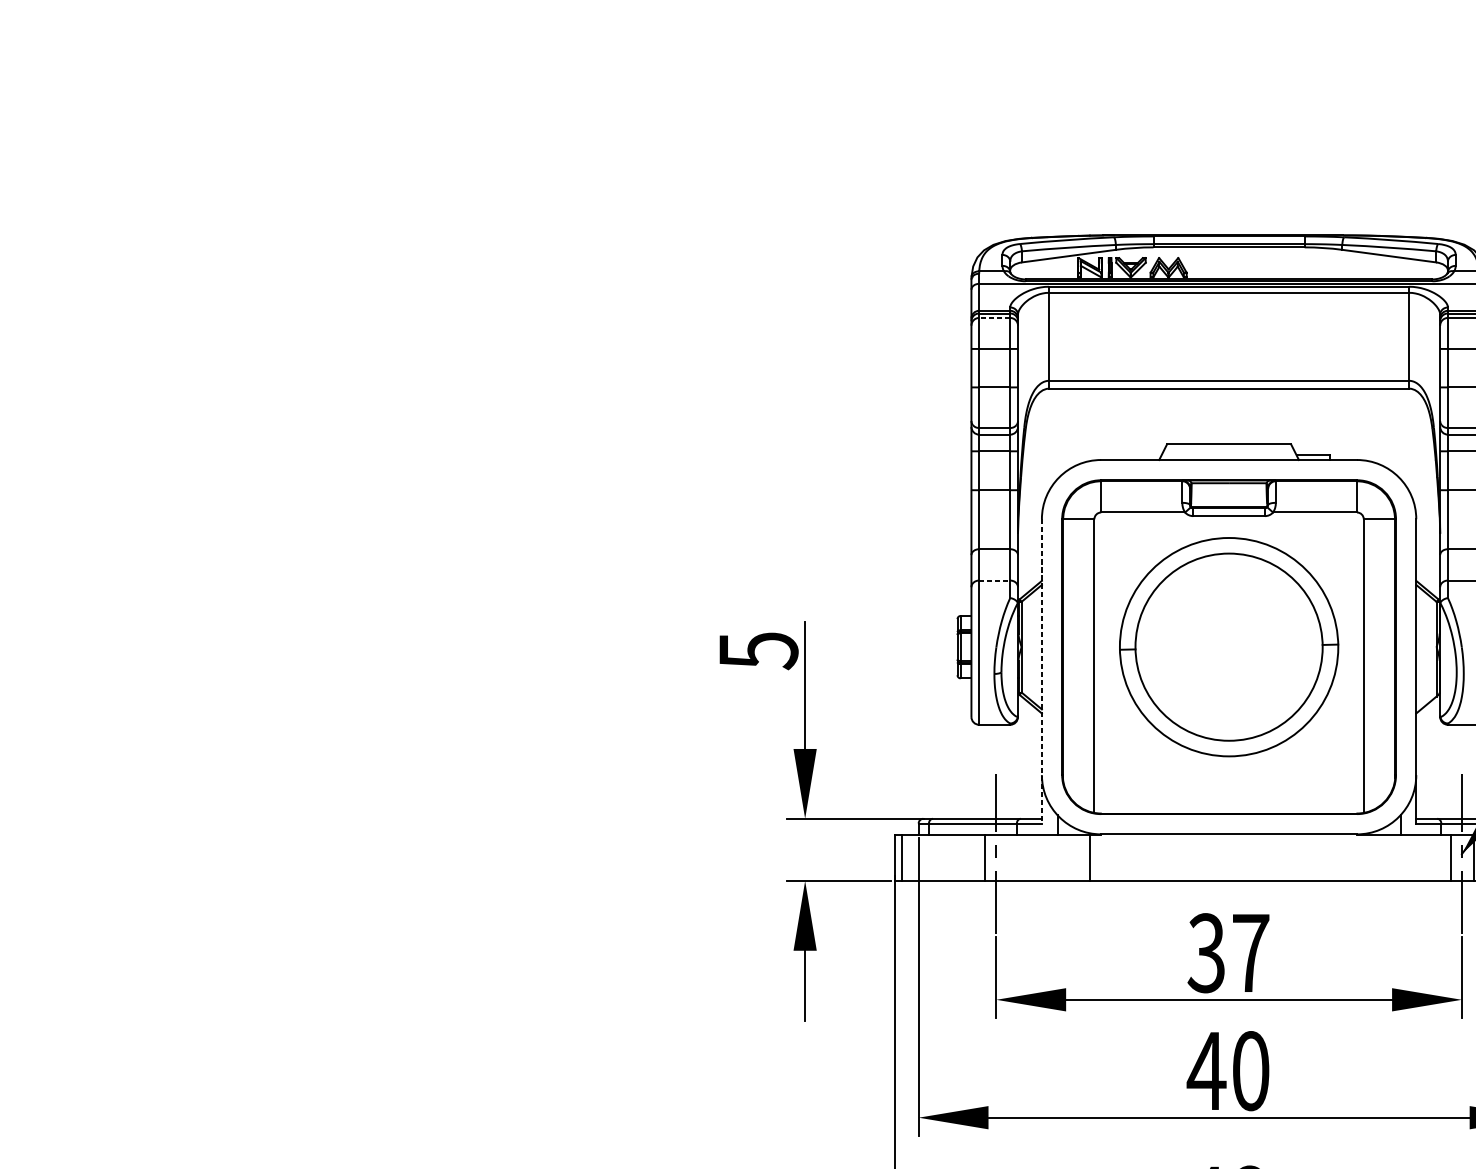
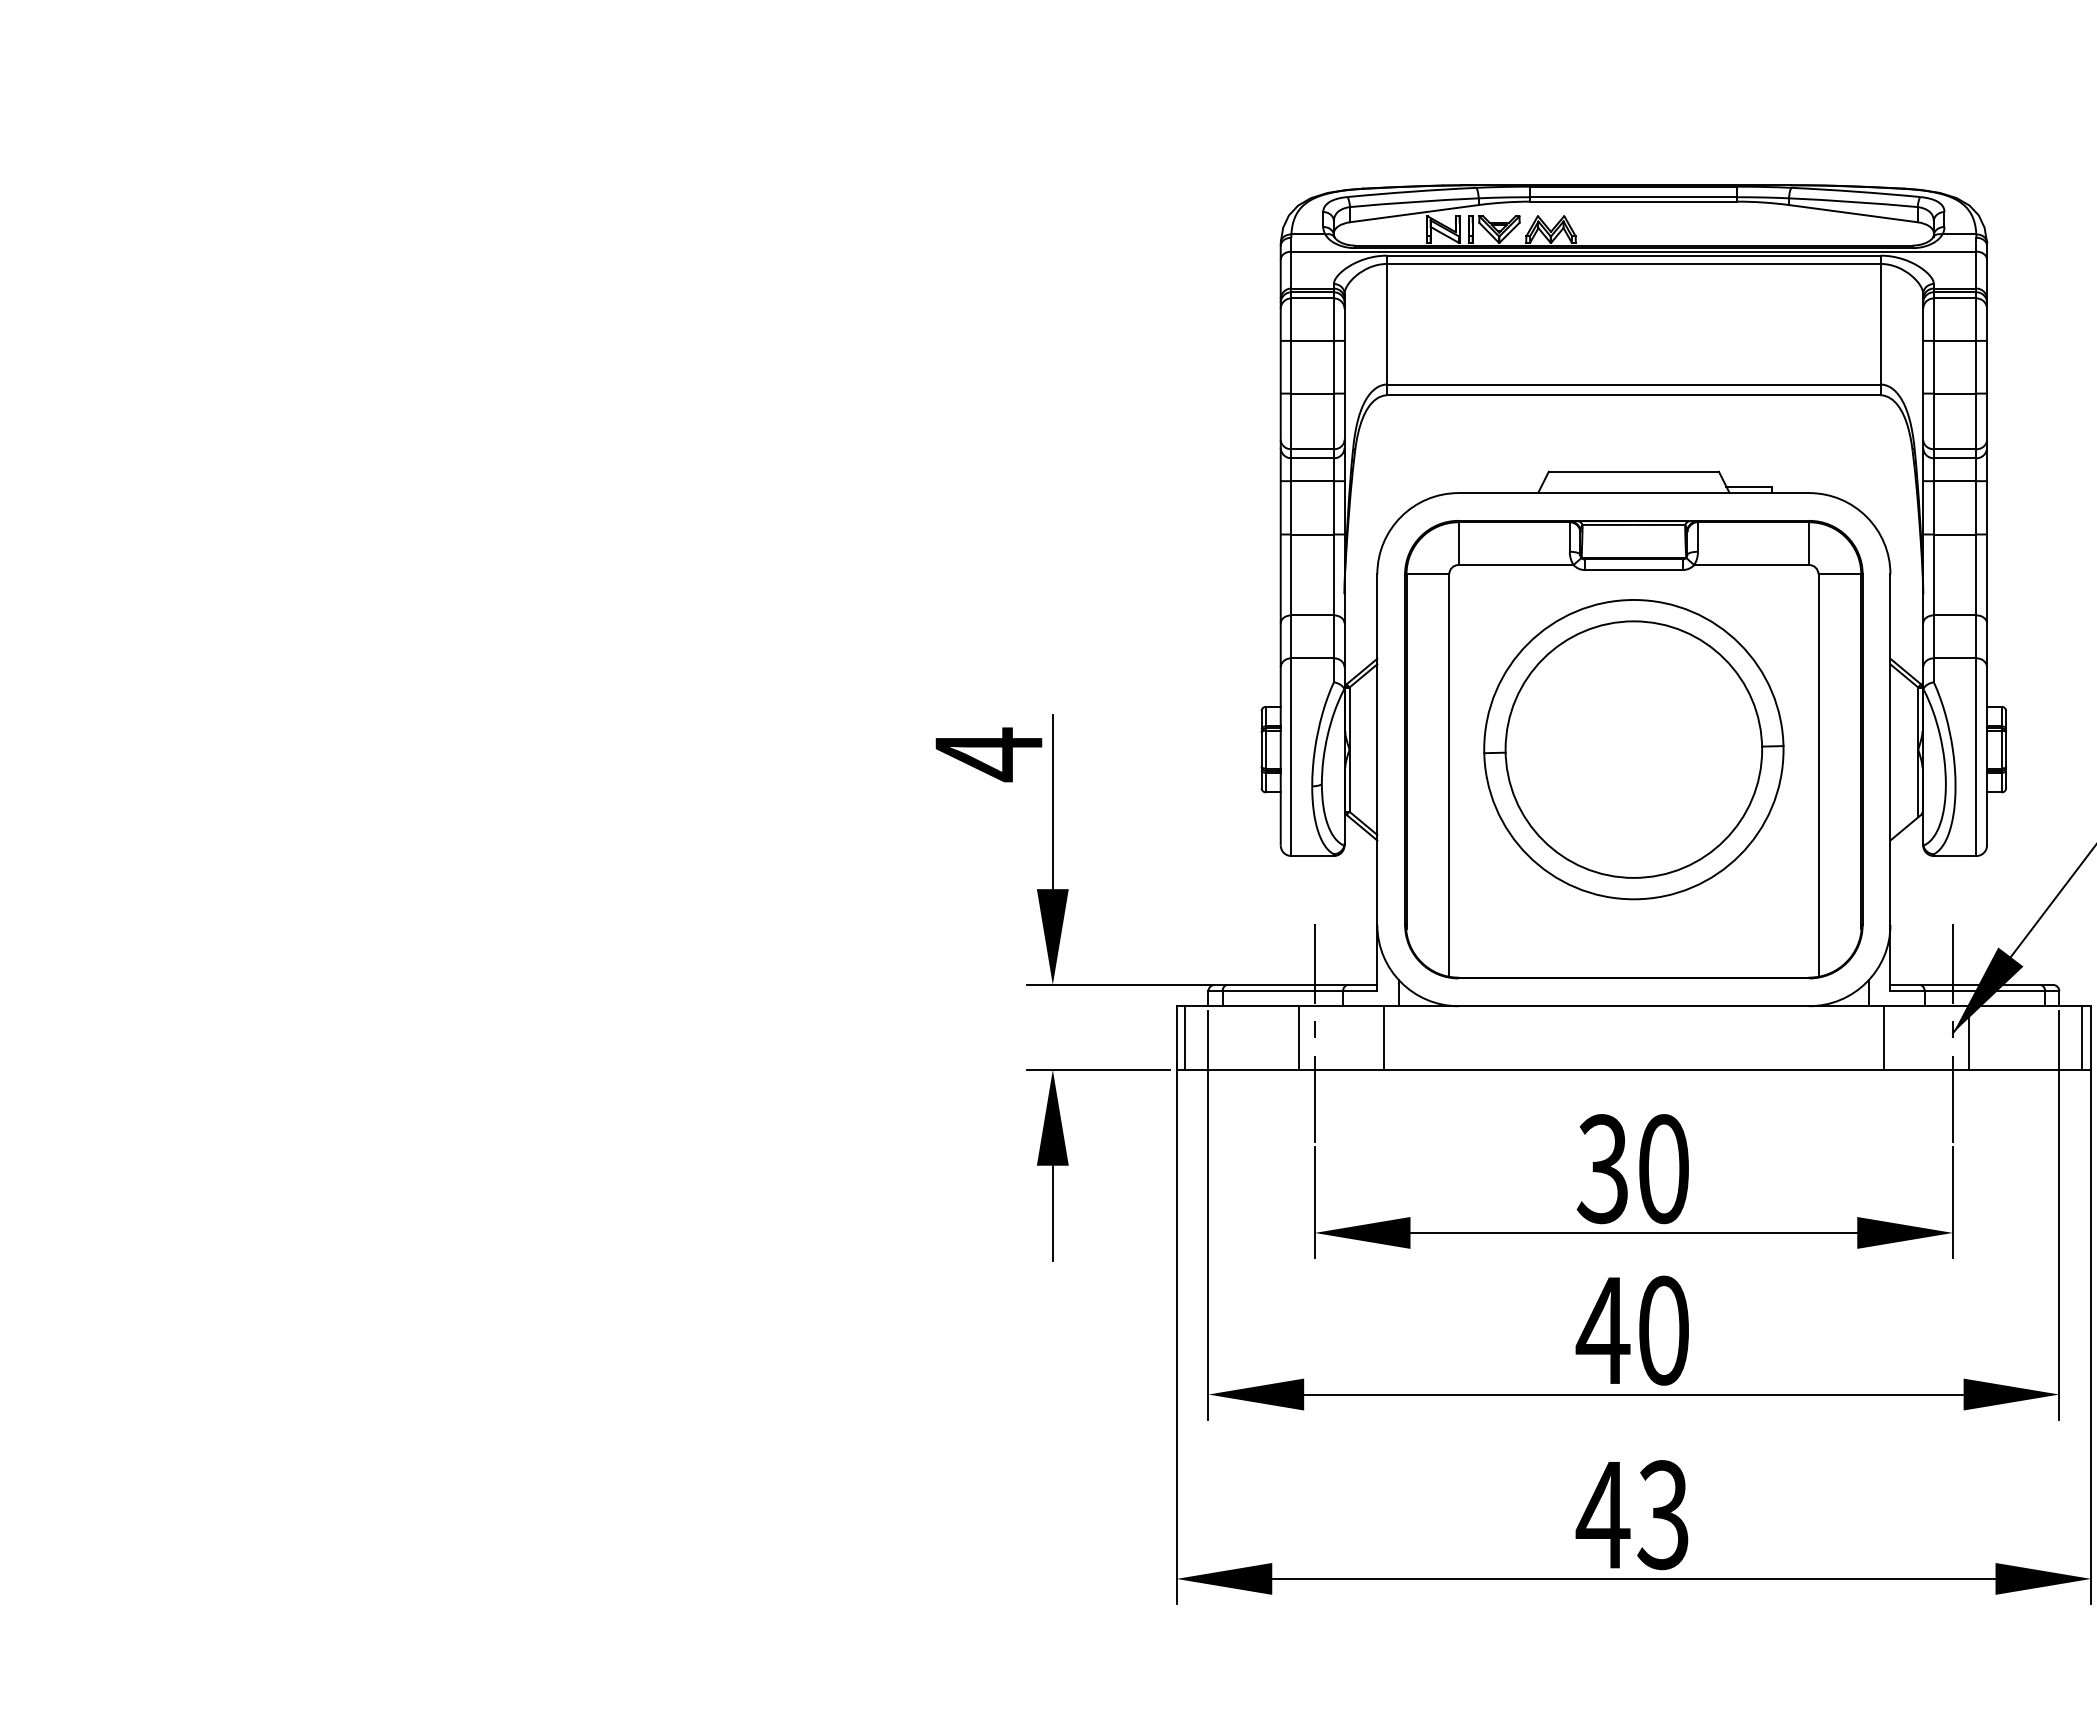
line: (994, 318) -> (1312, 298), dashed -> solid
line: (995, 580) -> (1313, 658), dashed -> solid
text: (758, 650) -> (989, 754), 5 -> 4
line: (1042, 671) -> (1377, 783), dashed -> solid
line: (1089, 857) -> (1383, 1037), moved
line: (1451, 857) -> (1884, 1037), moved
text: (1251, 953) -> (1664, 1169), 37 -> 30

